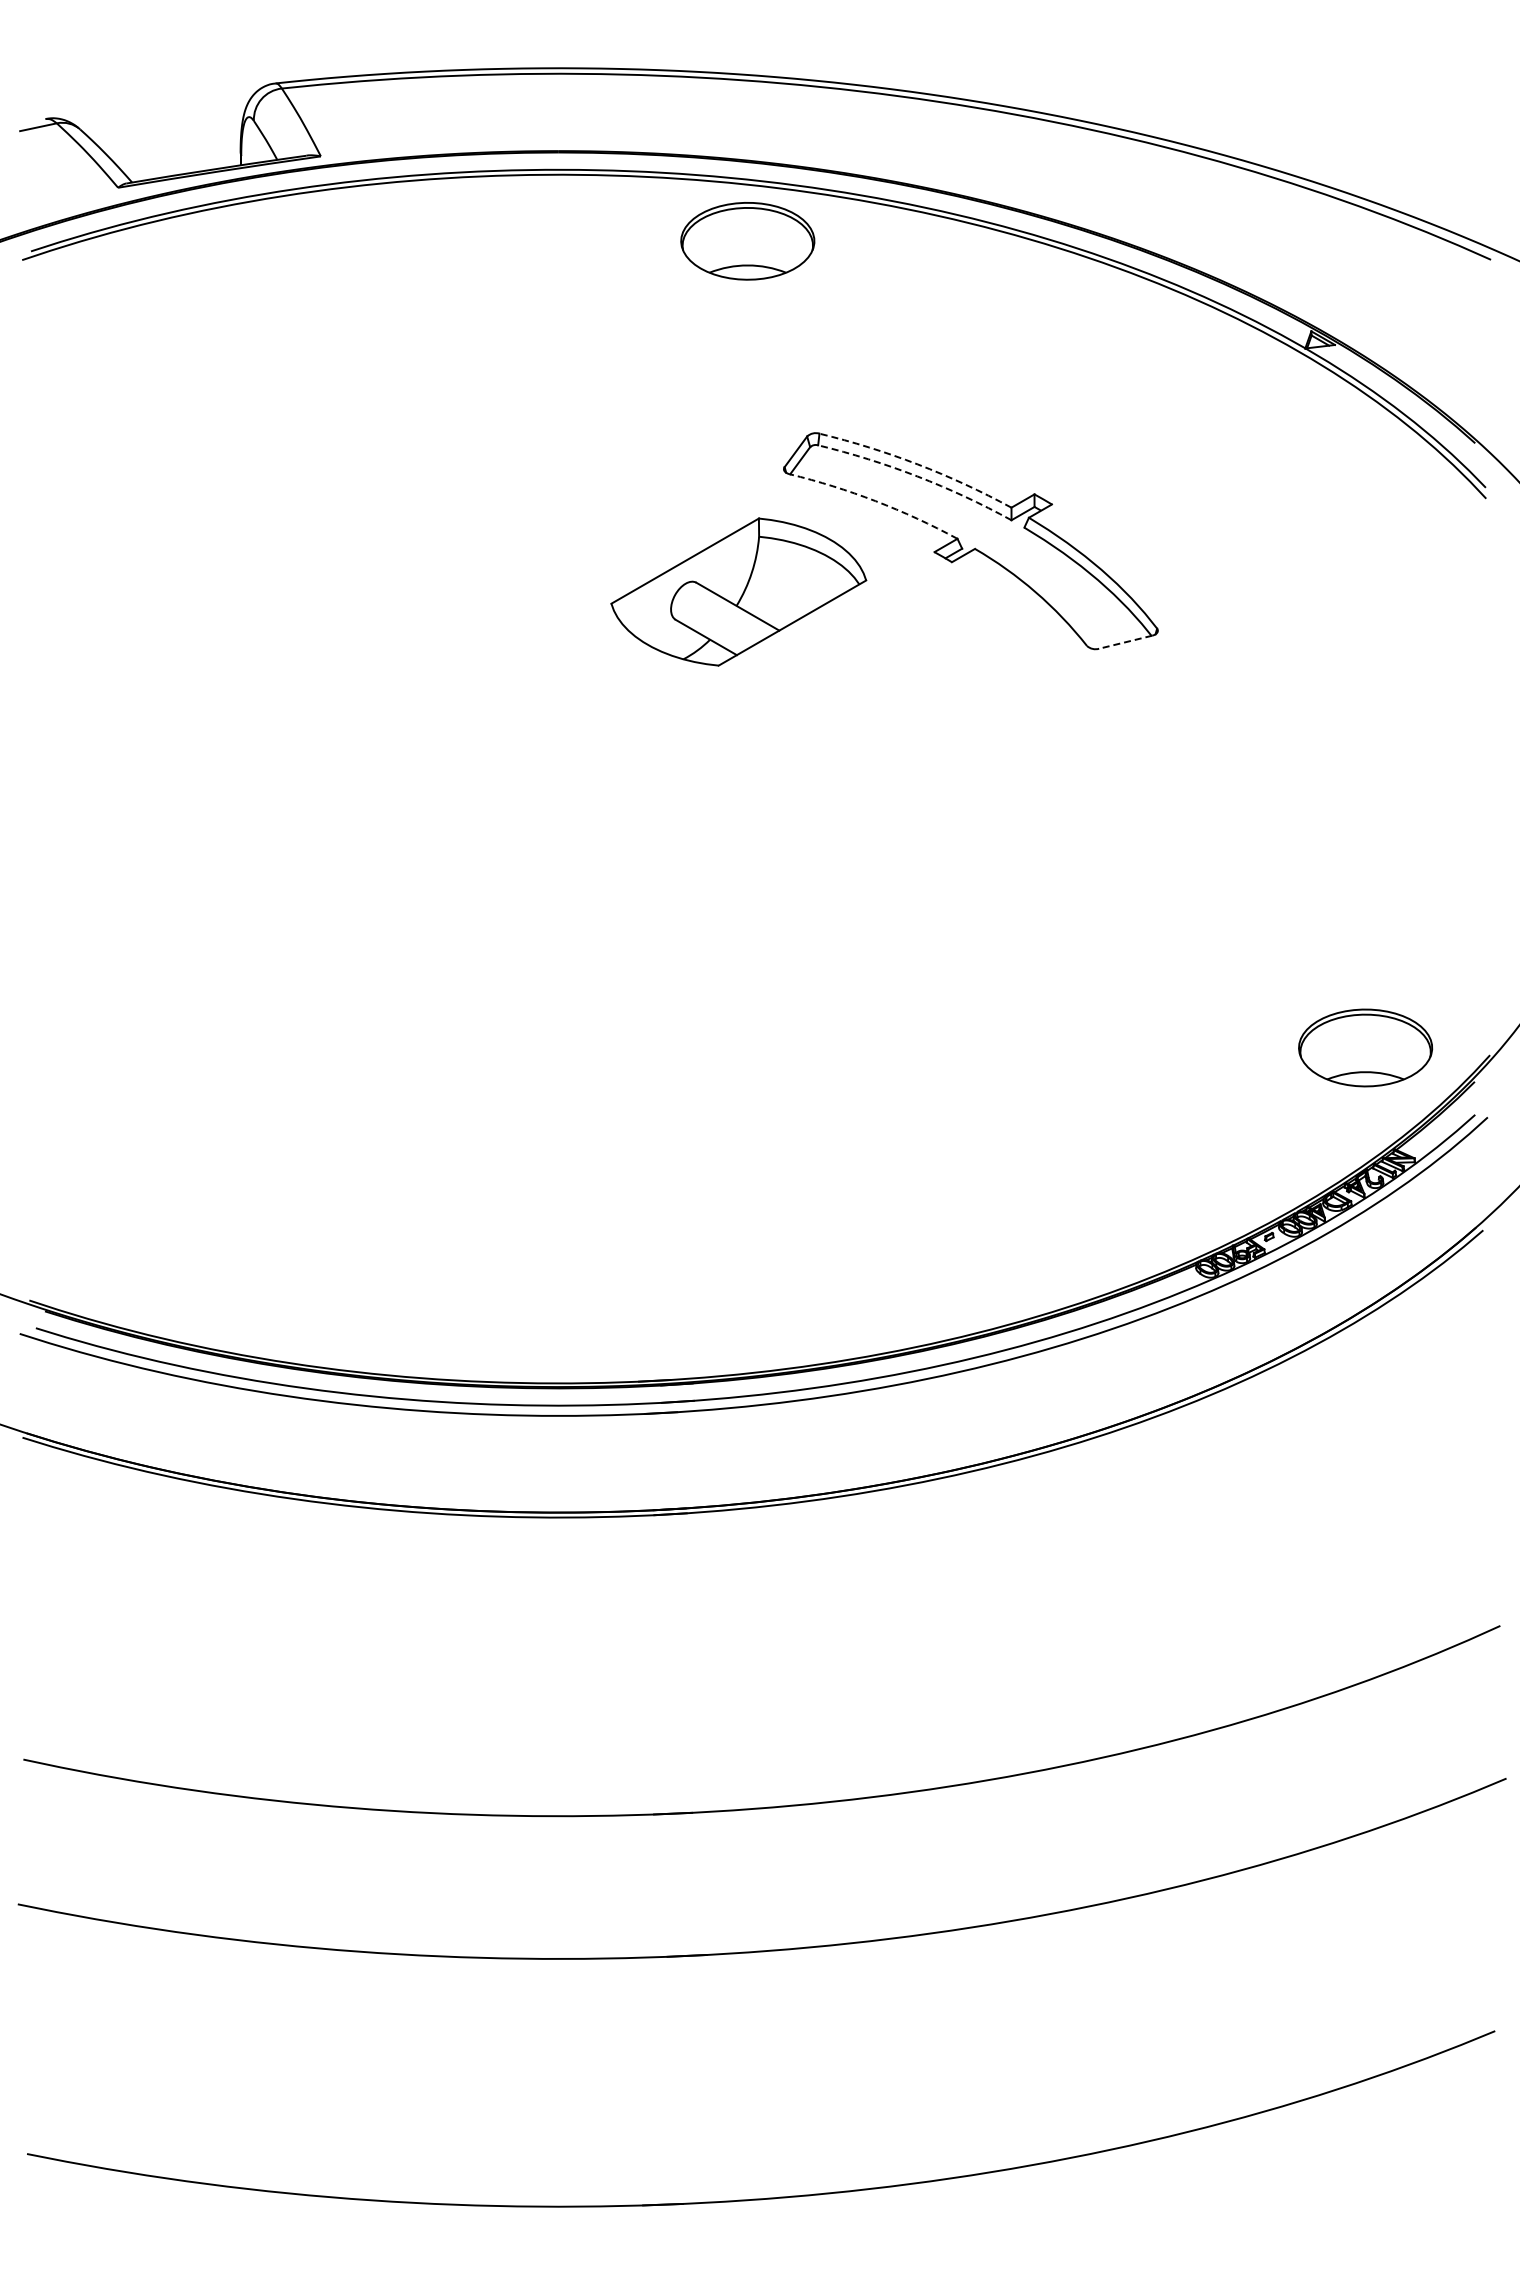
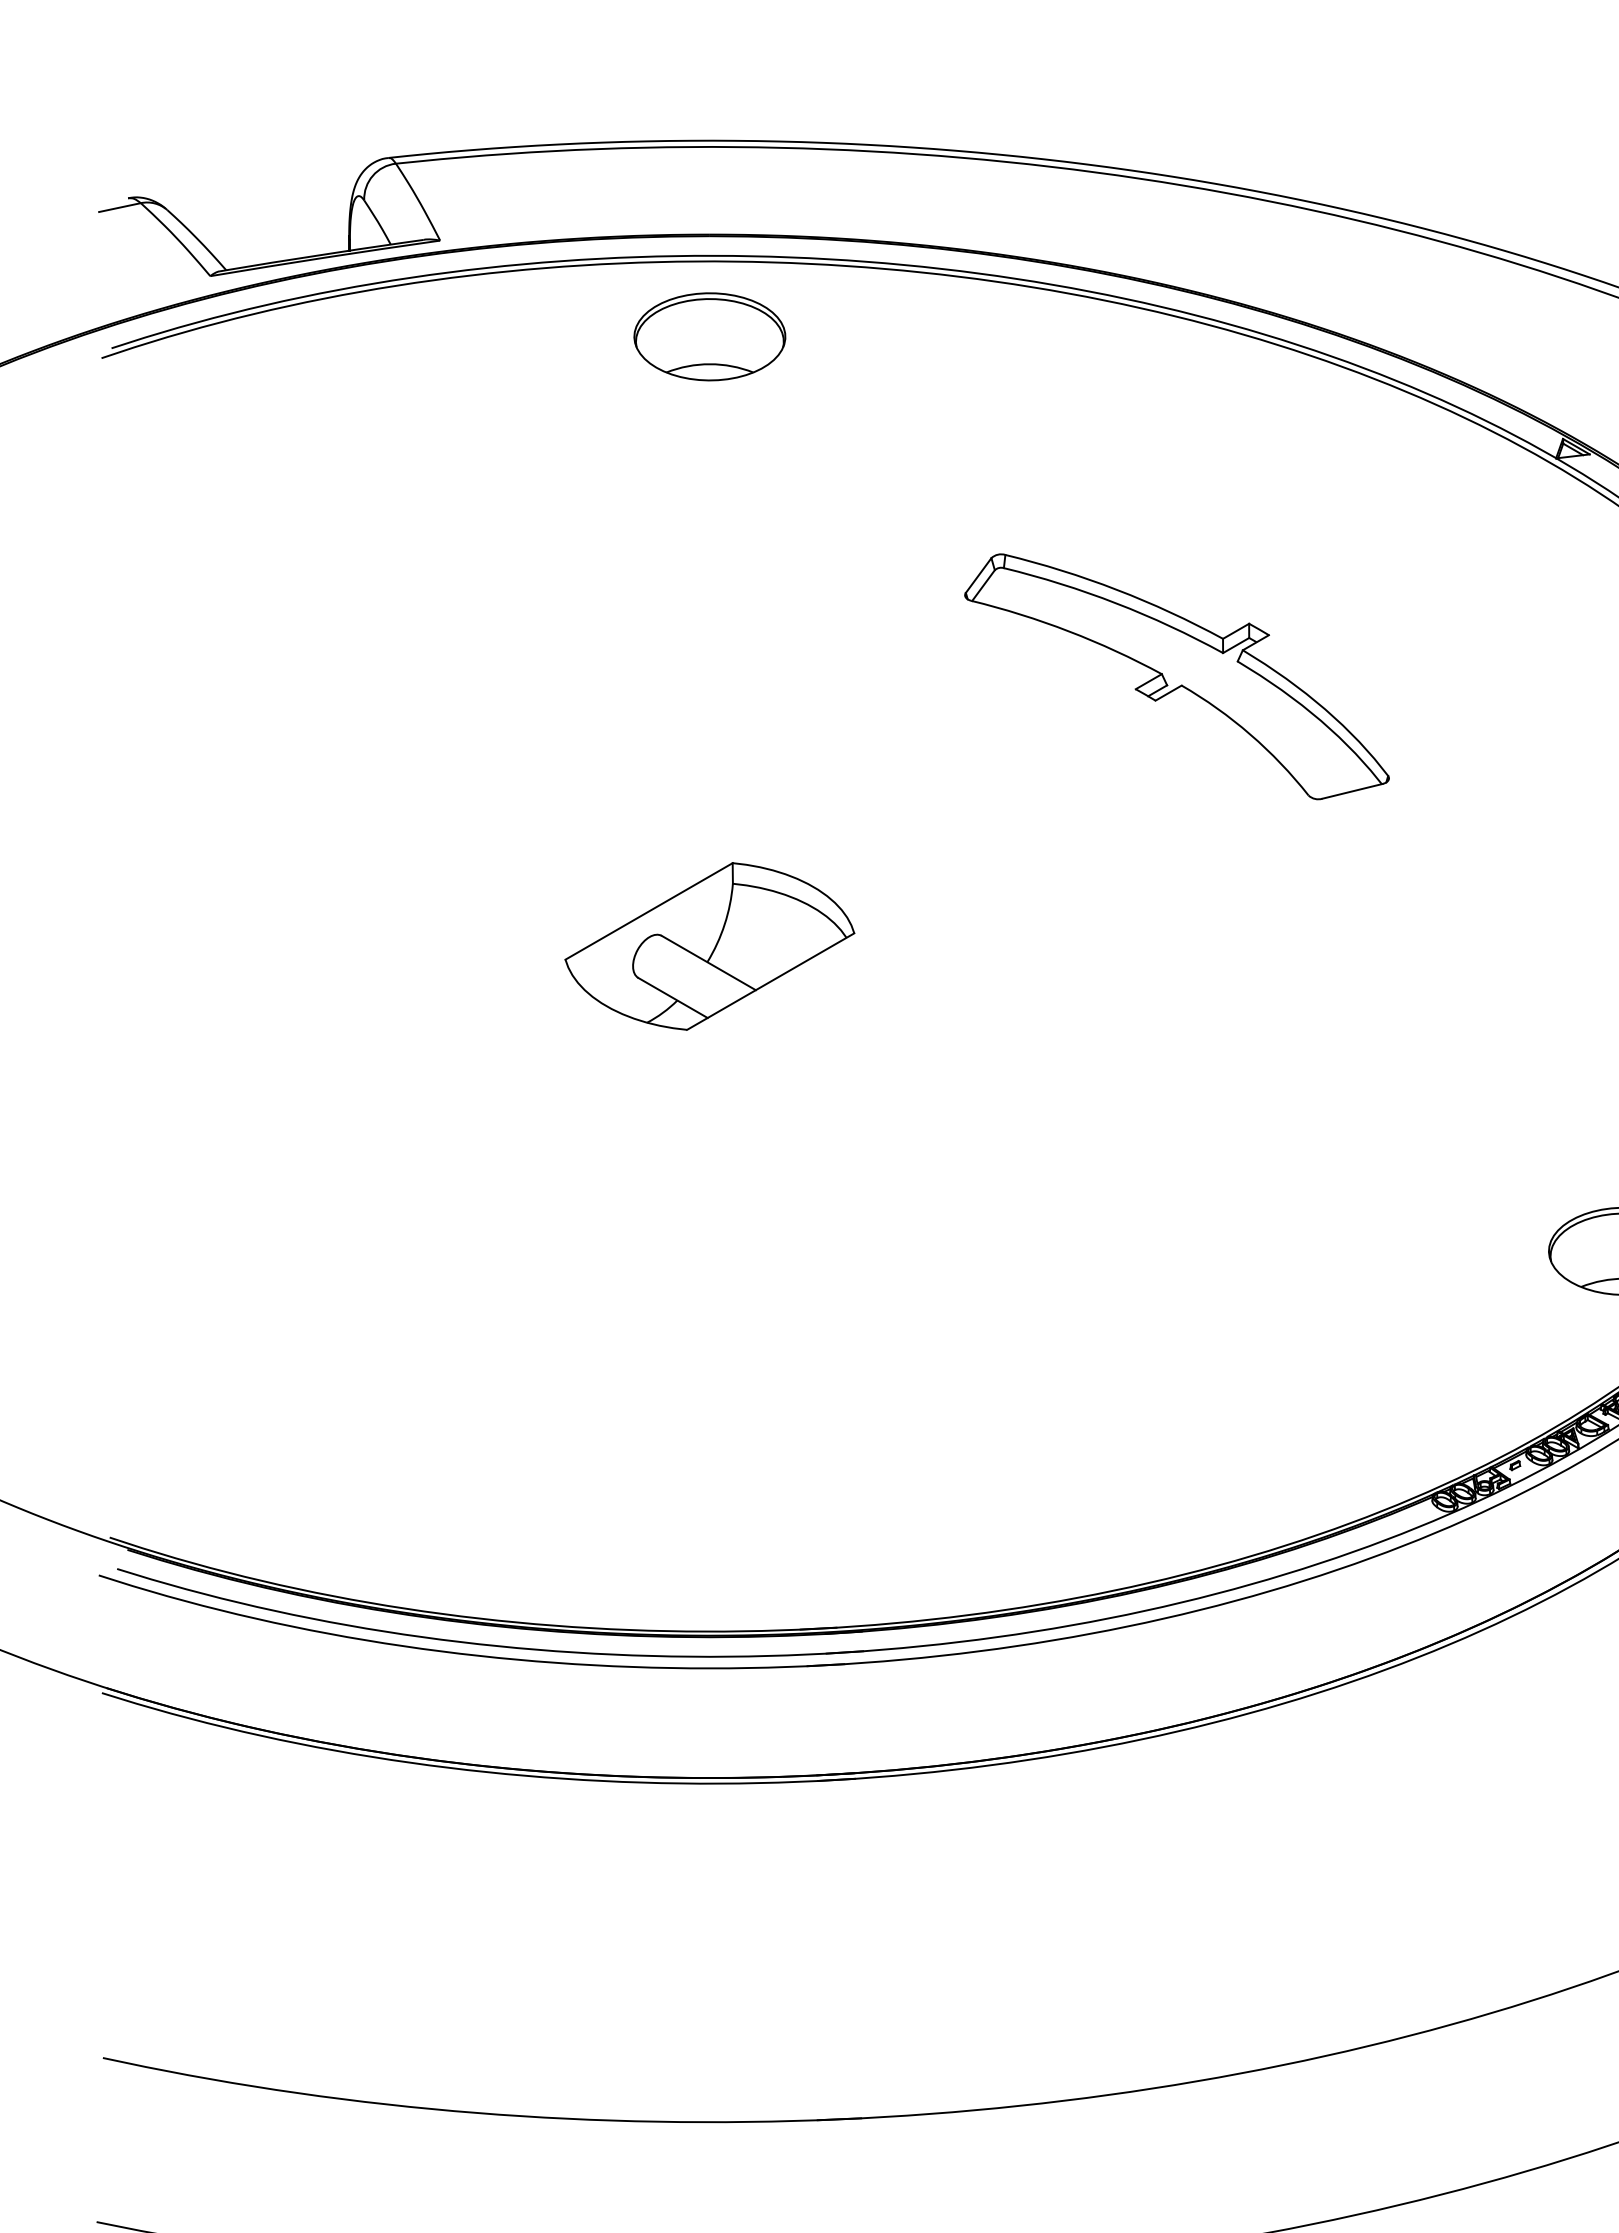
part: (747, 241) -> (709, 337), moved
arc: (917, 464) -> (1116, 589), dashed -> solid
arc: (917, 476) -> (1116, 603), dashed -> solid
arc: (875, 501) -> (1068, 631), dashed -> solid
part: (738, 591) -> (709, 945), moved
line: (1125, 642) -> (1352, 791), dashed -> solid

